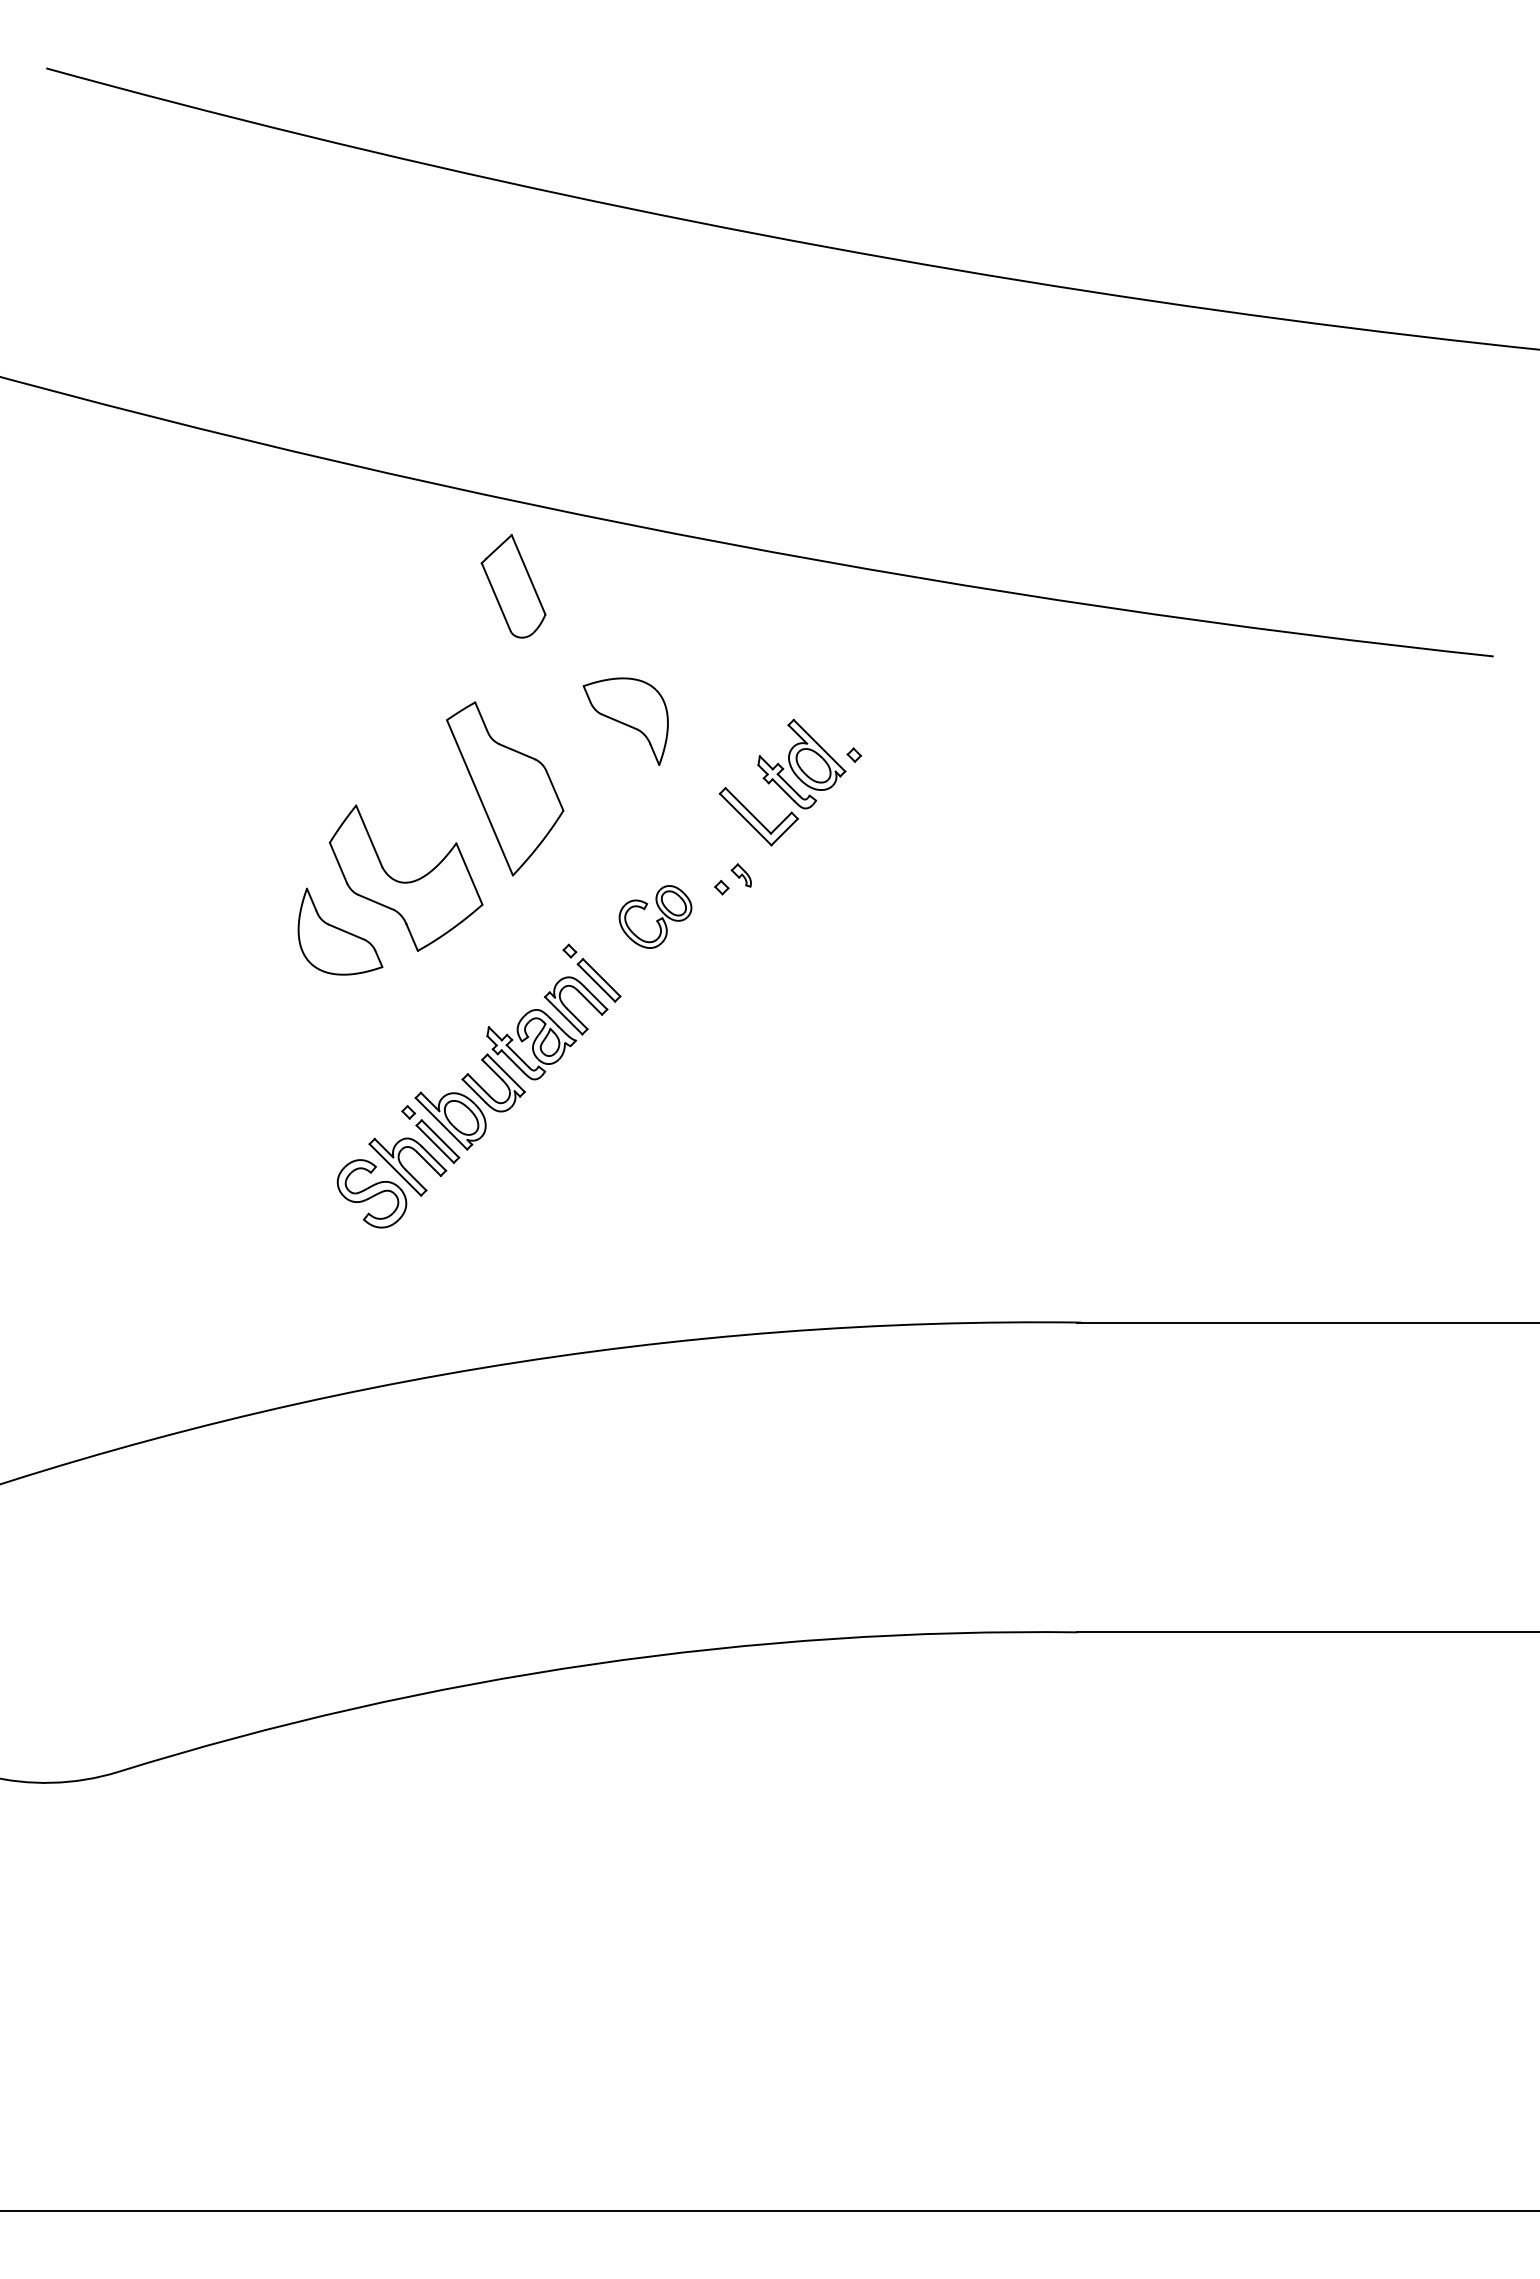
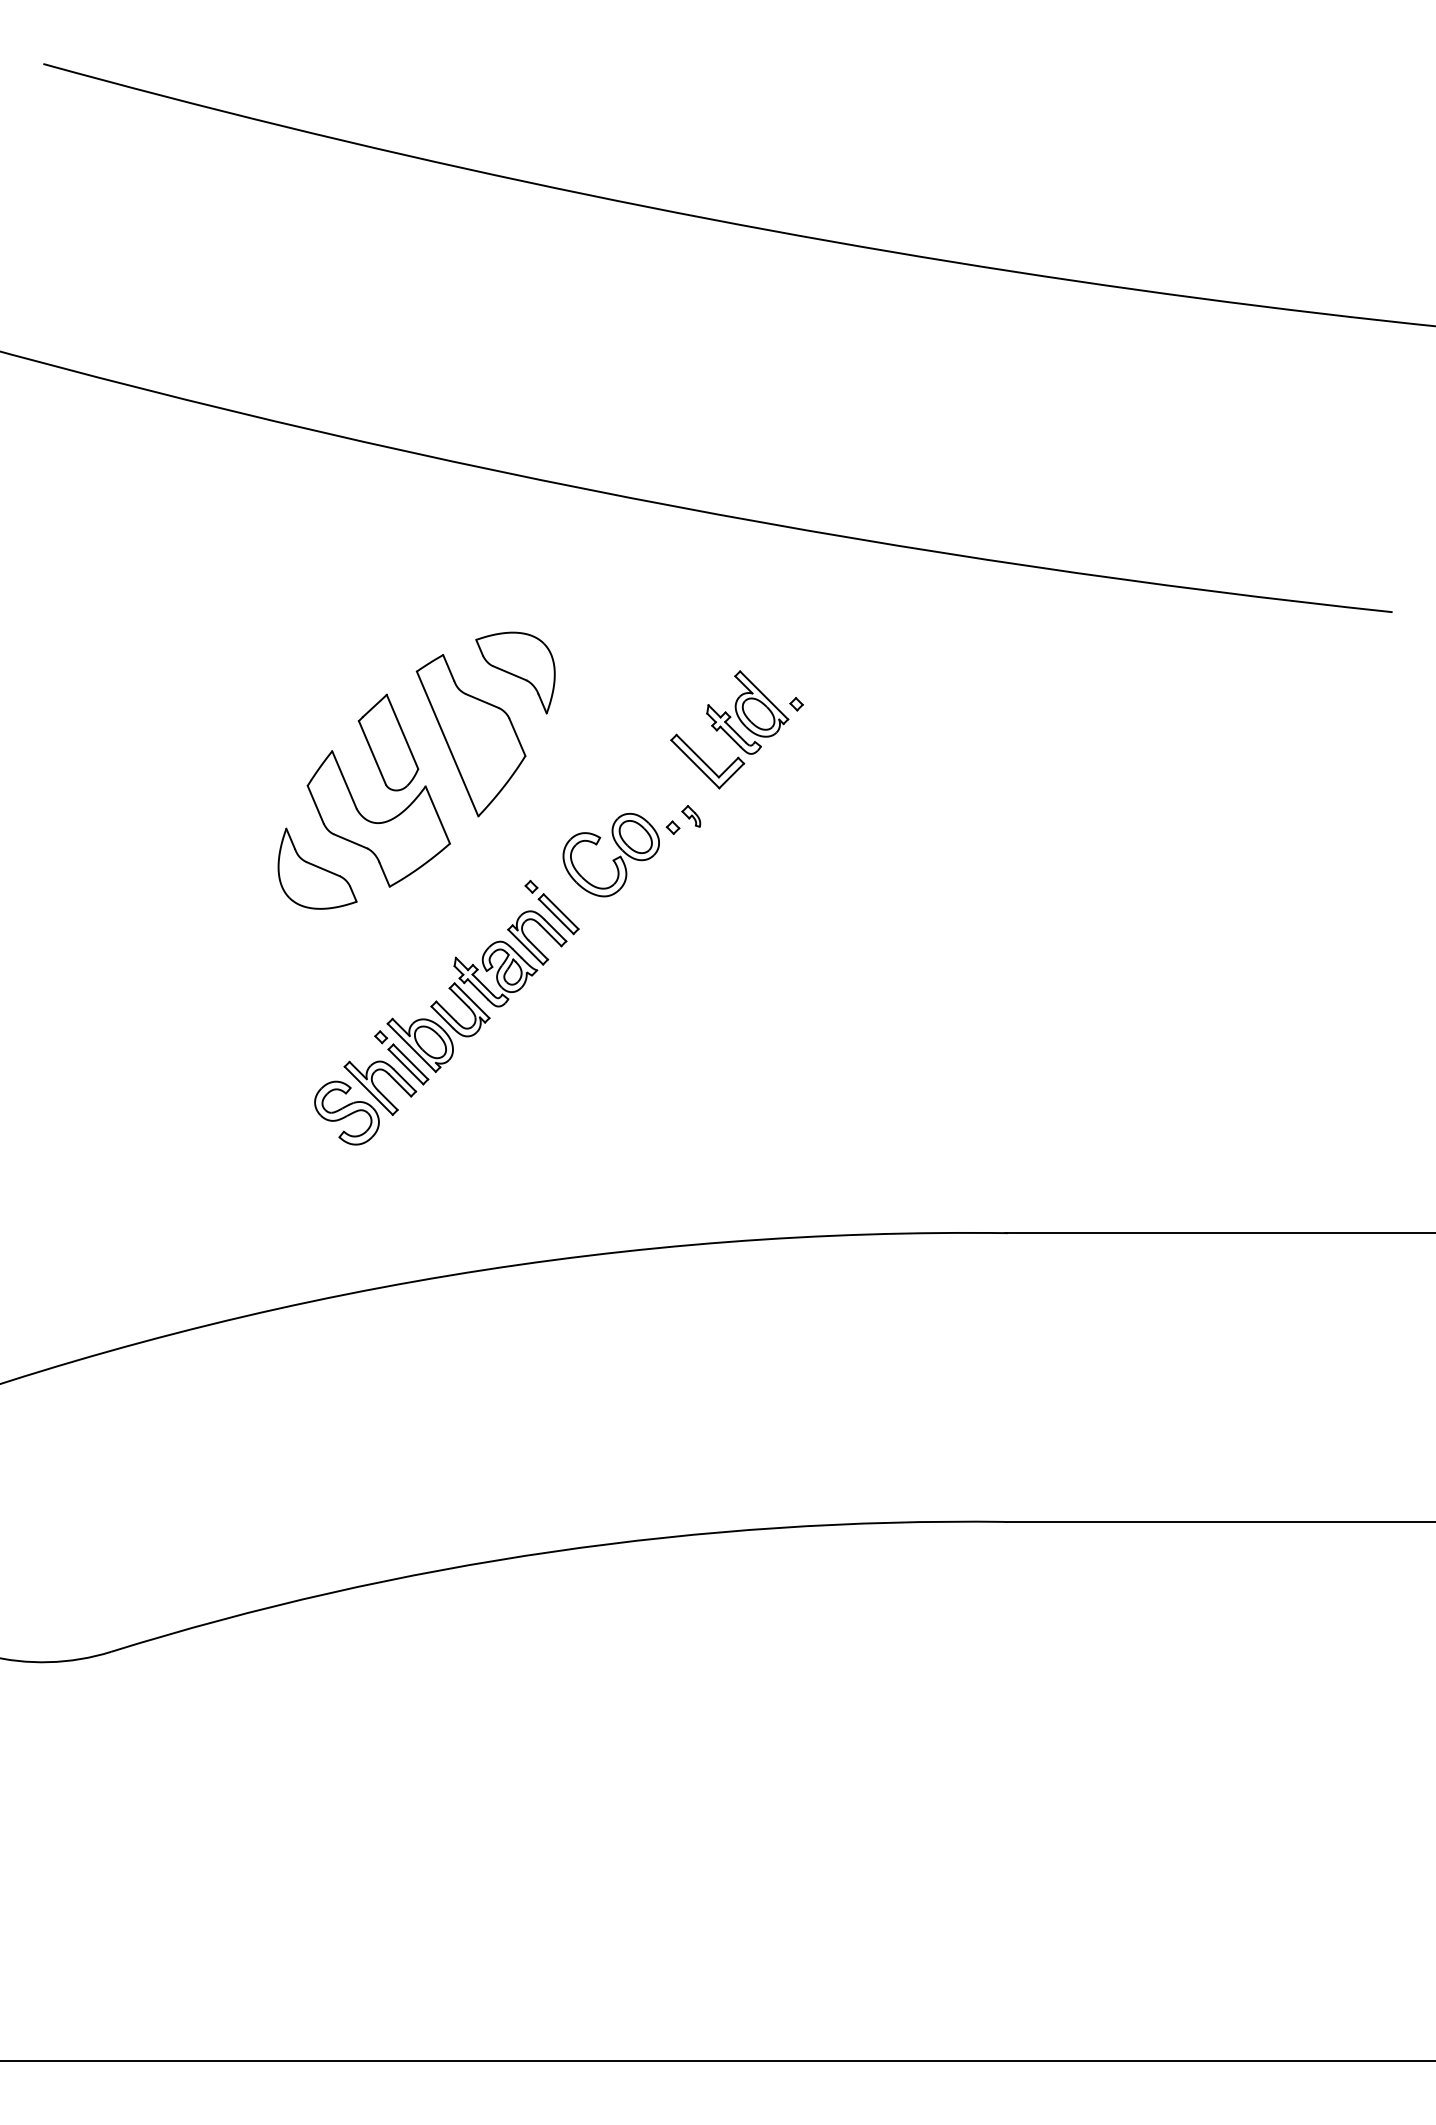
part: (513, 586) -> (388, 742), moved
part: (625, 721) -> (515, 672), moved
part: (655, 916) -> (611, 854), size x1.43

